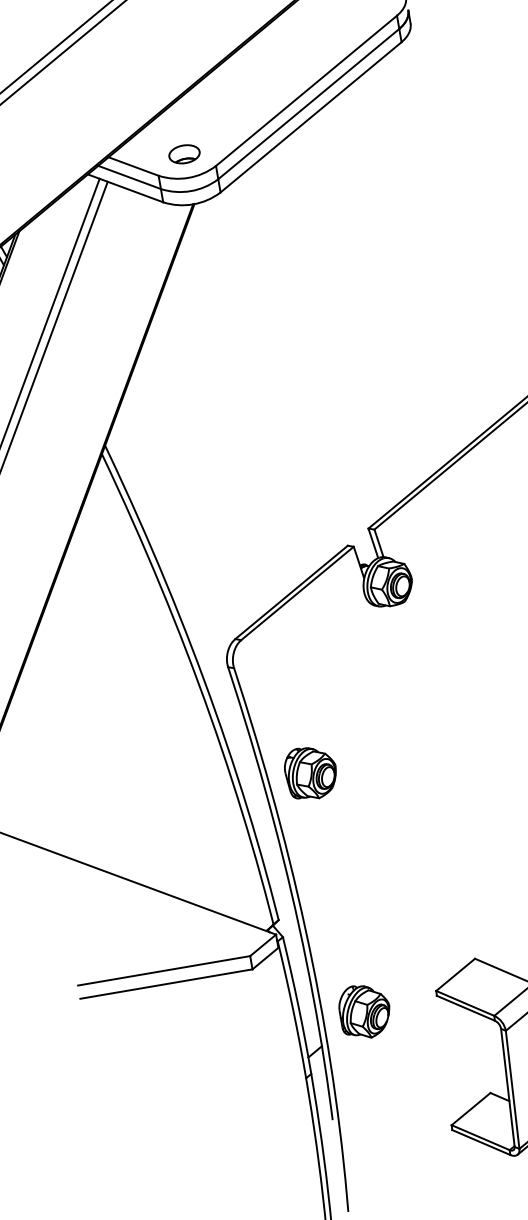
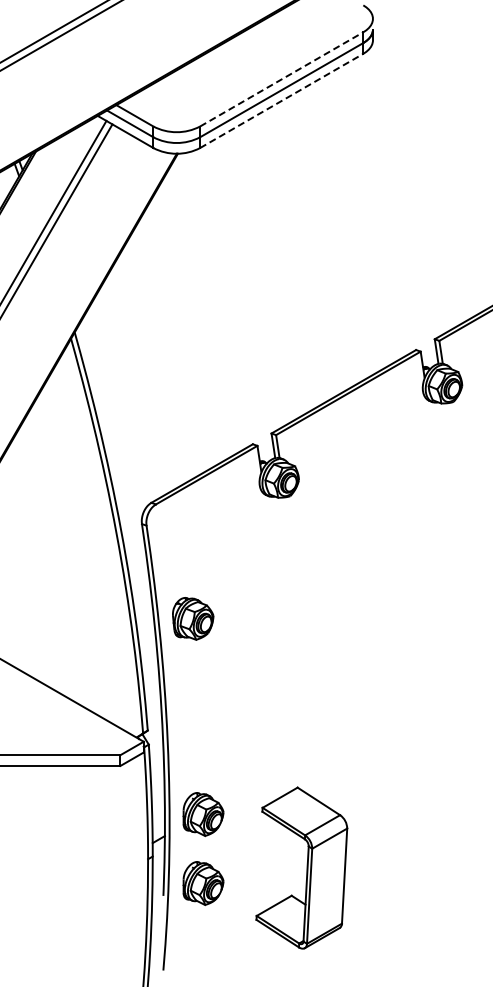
line: (307, 90) -> (282, 79), solid -> dashed
line: (311, 116) -> (282, 100), solid -> dashed
part: (184, 154) -> (176, 113), removed
part: (379, 1096) -> (203, 883), added

